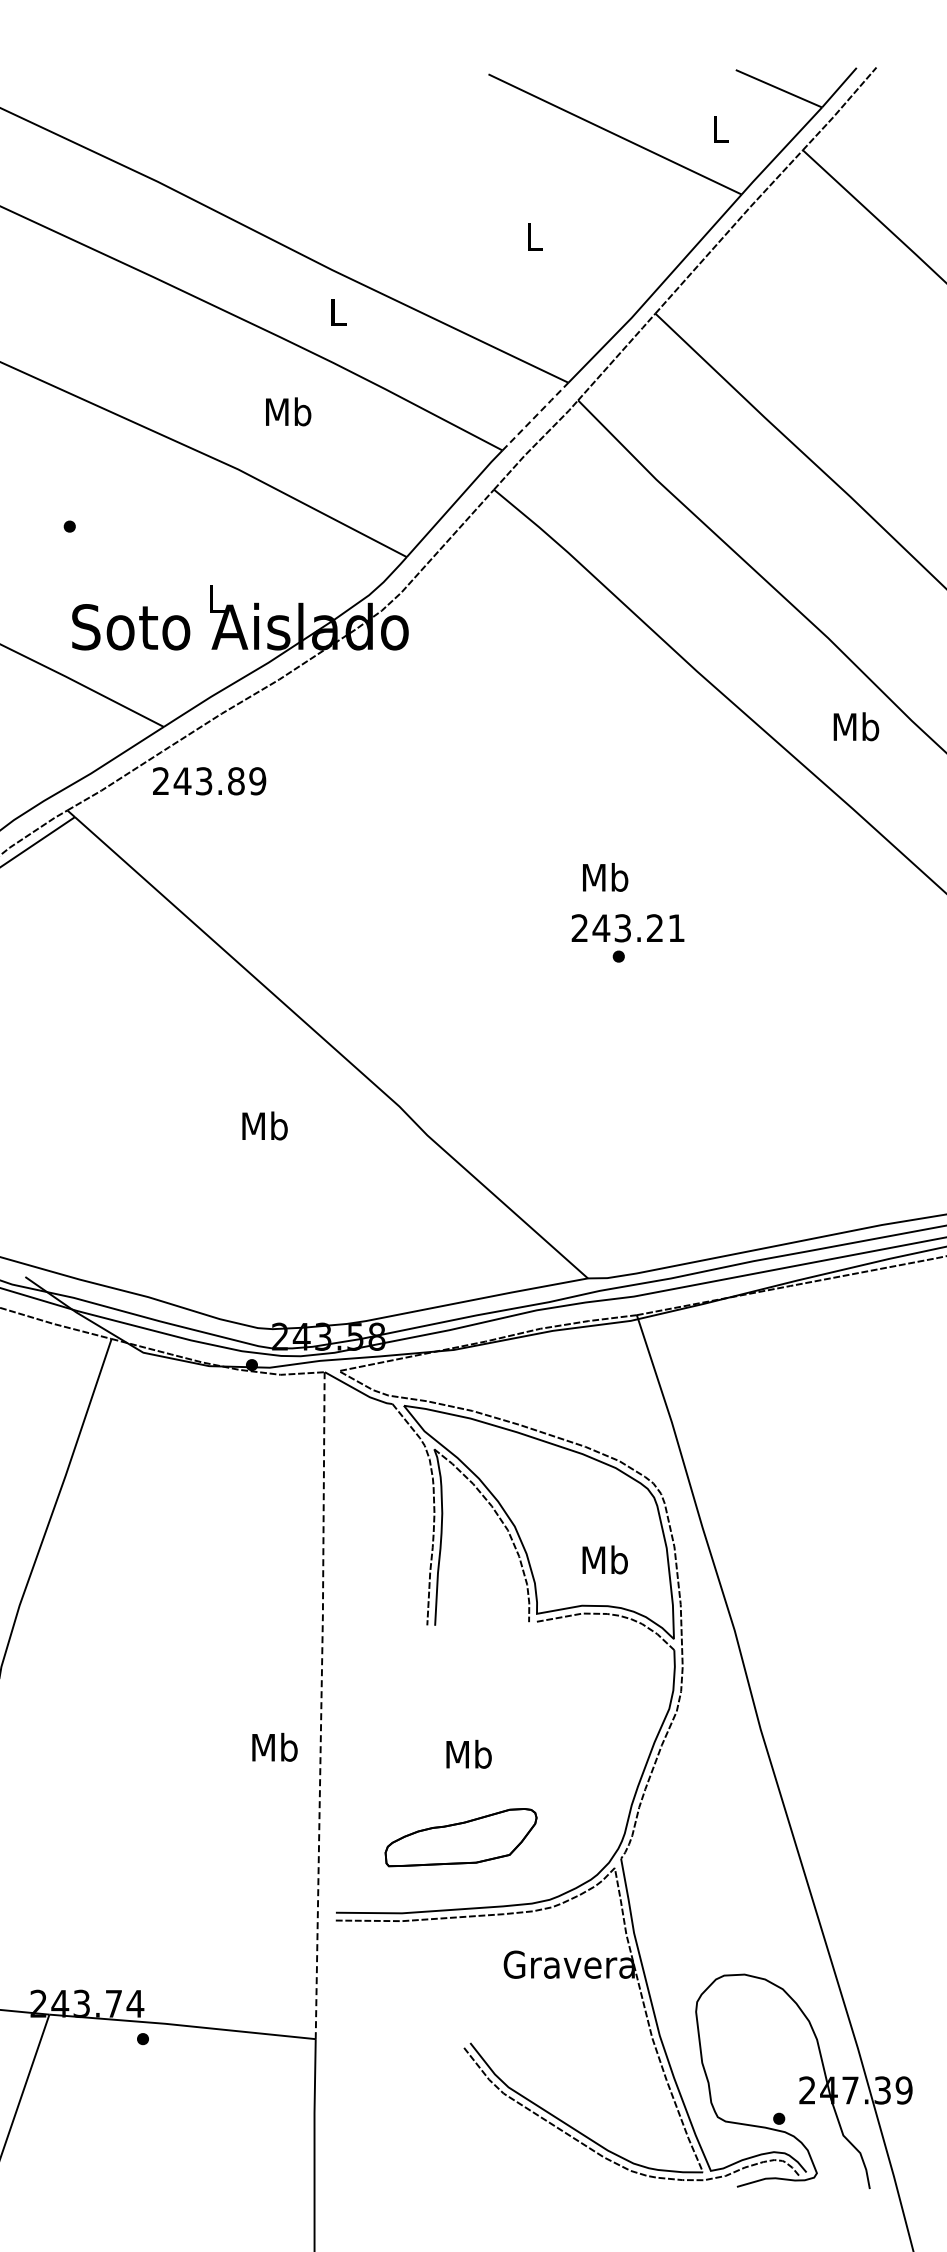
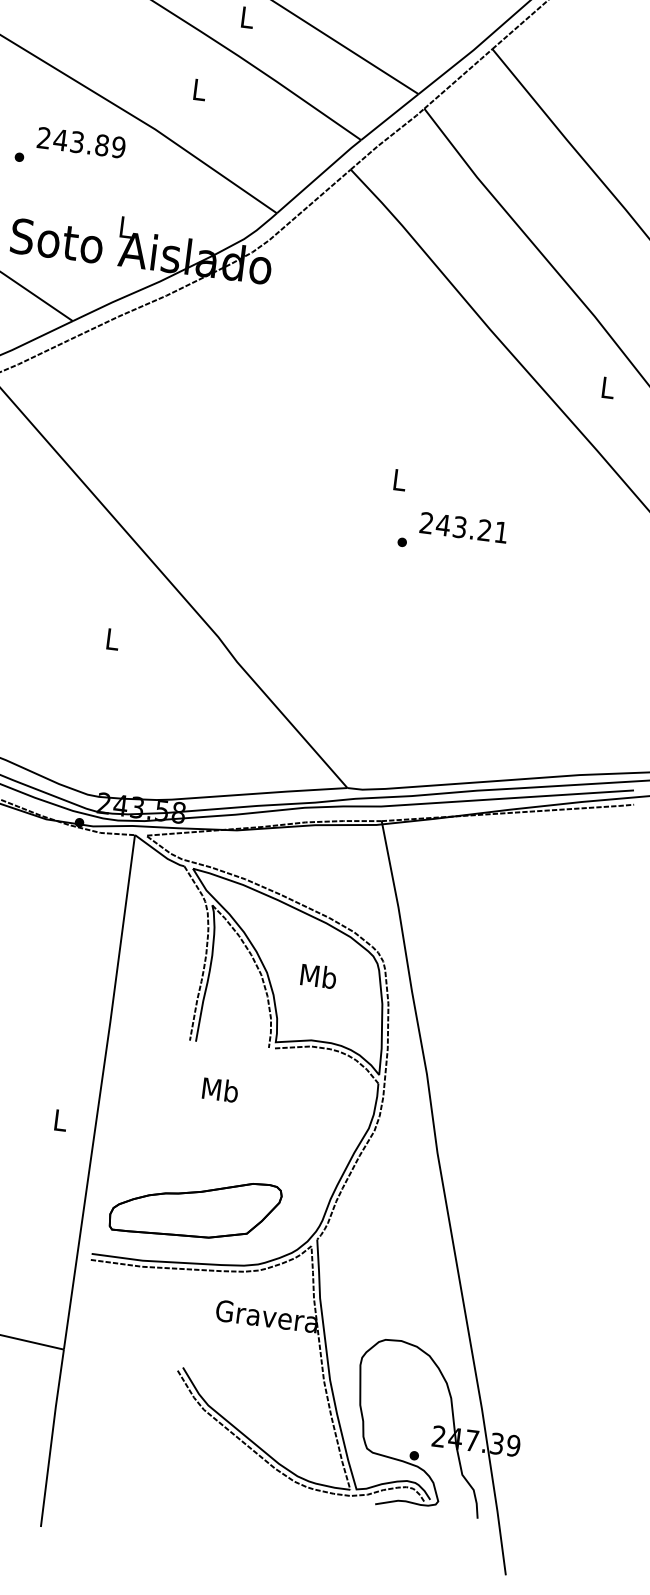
text: (288, 411) -> (199, 89), Mb -> L
line: (536, 415) -> (390, 116), dashed -> solid
text: (856, 726) -> (608, 387), Mb -> L
text: (209, 781) -> (81, 142), moved
text: (605, 877) -> (399, 479), Mb -> L
text: (627, 928) -> (463, 527), moved
text: (264, 1125) -> (112, 638), Mb -> L
text: (604, 1559) -> (318, 975), moved
line: (321, 1704) -> (100, 1091), dashed -> solid
text: (274, 1746) -> (60, 1119), Mb -> L
text: (468, 1753) -> (220, 1089), moved
part: (460, 1837) -> (195, 1207), size x1.43

